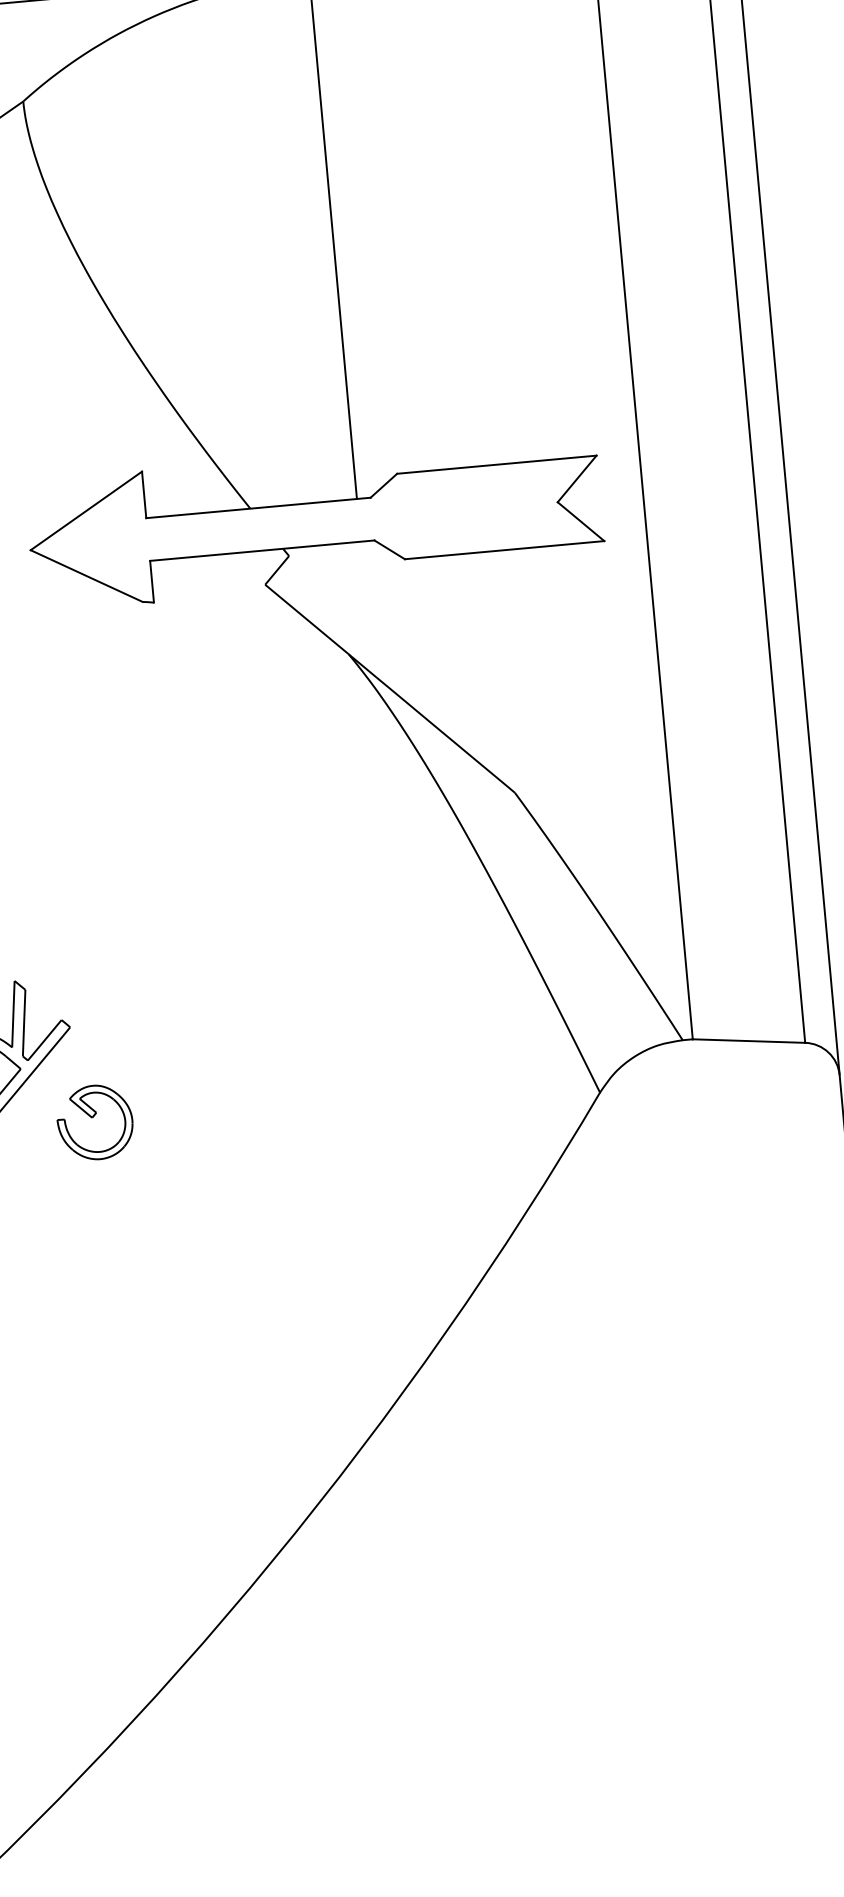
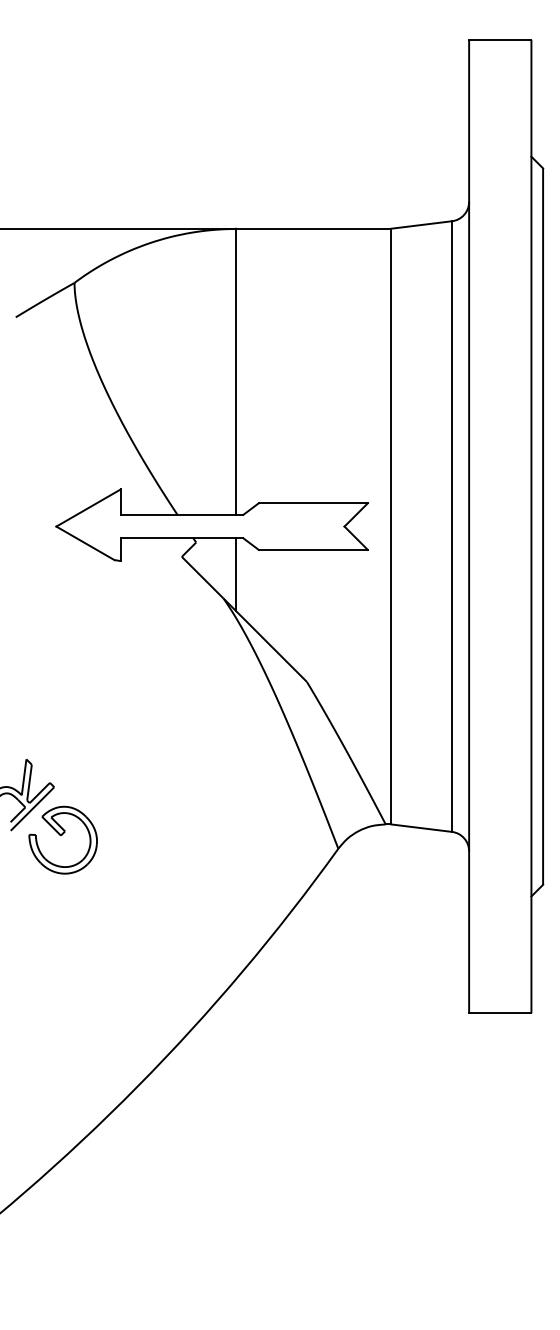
line: (366, 608) -> (235, 574), added
part: (93, 1121) -> (62, 839), size x1.67

